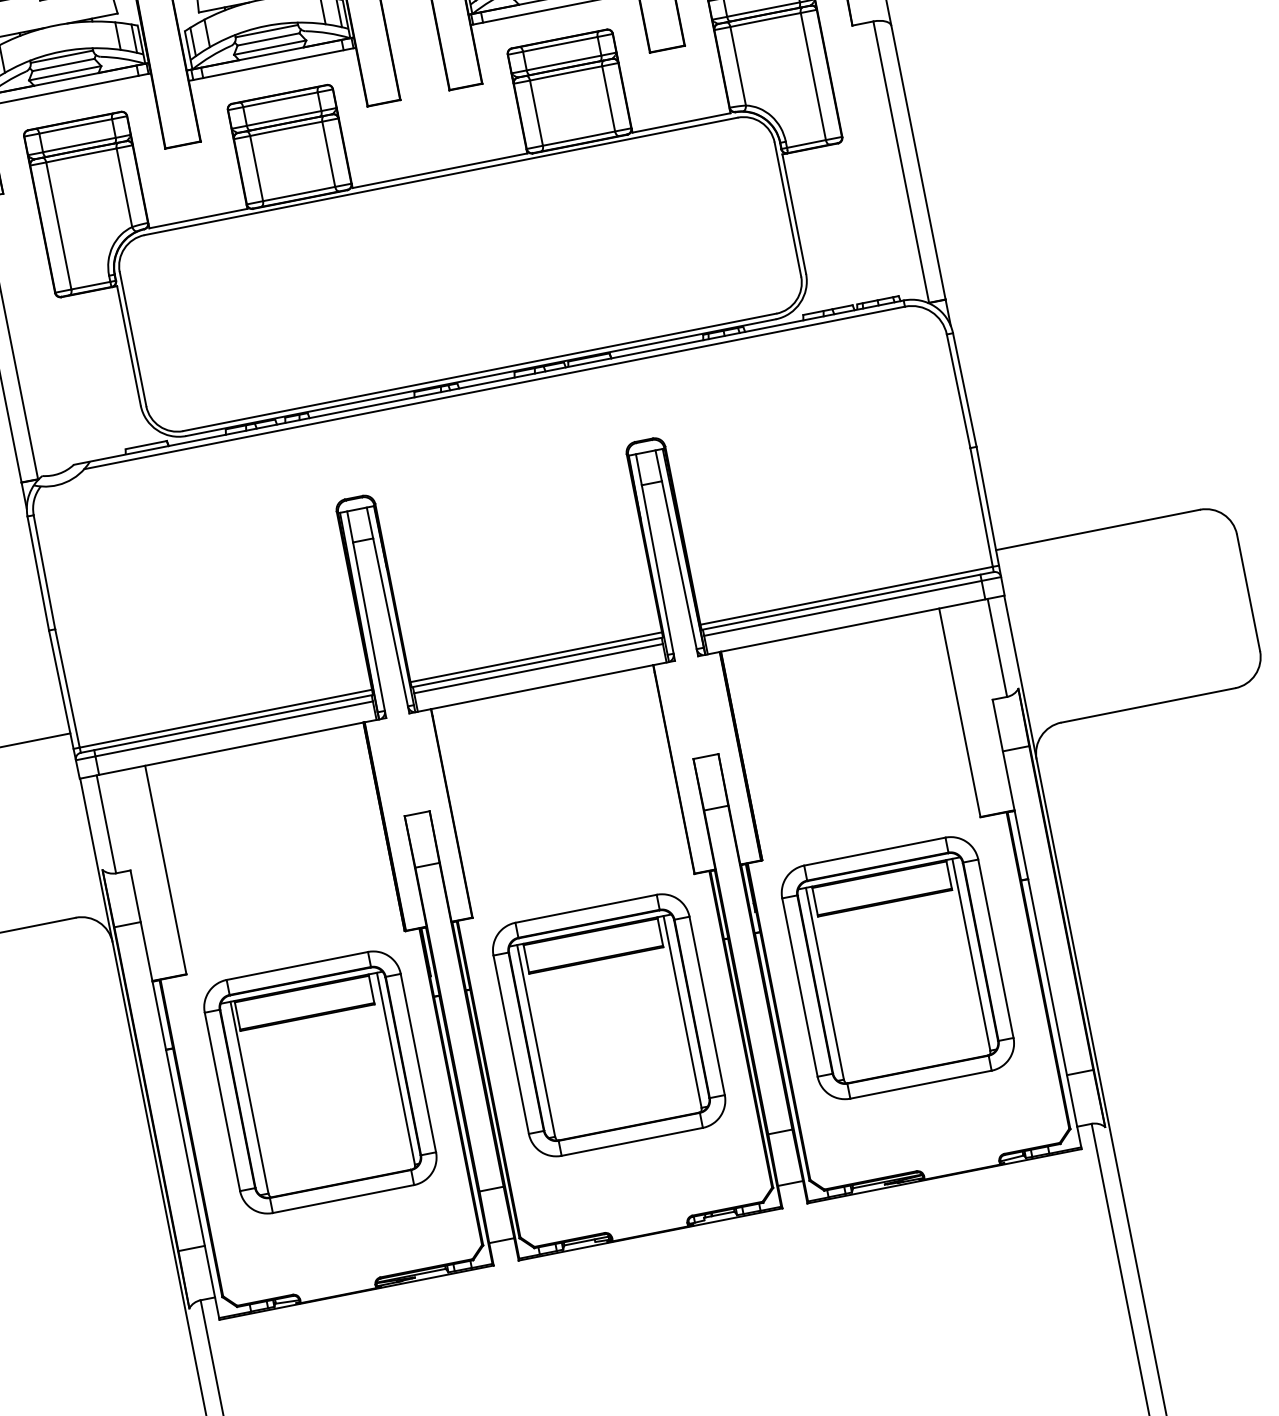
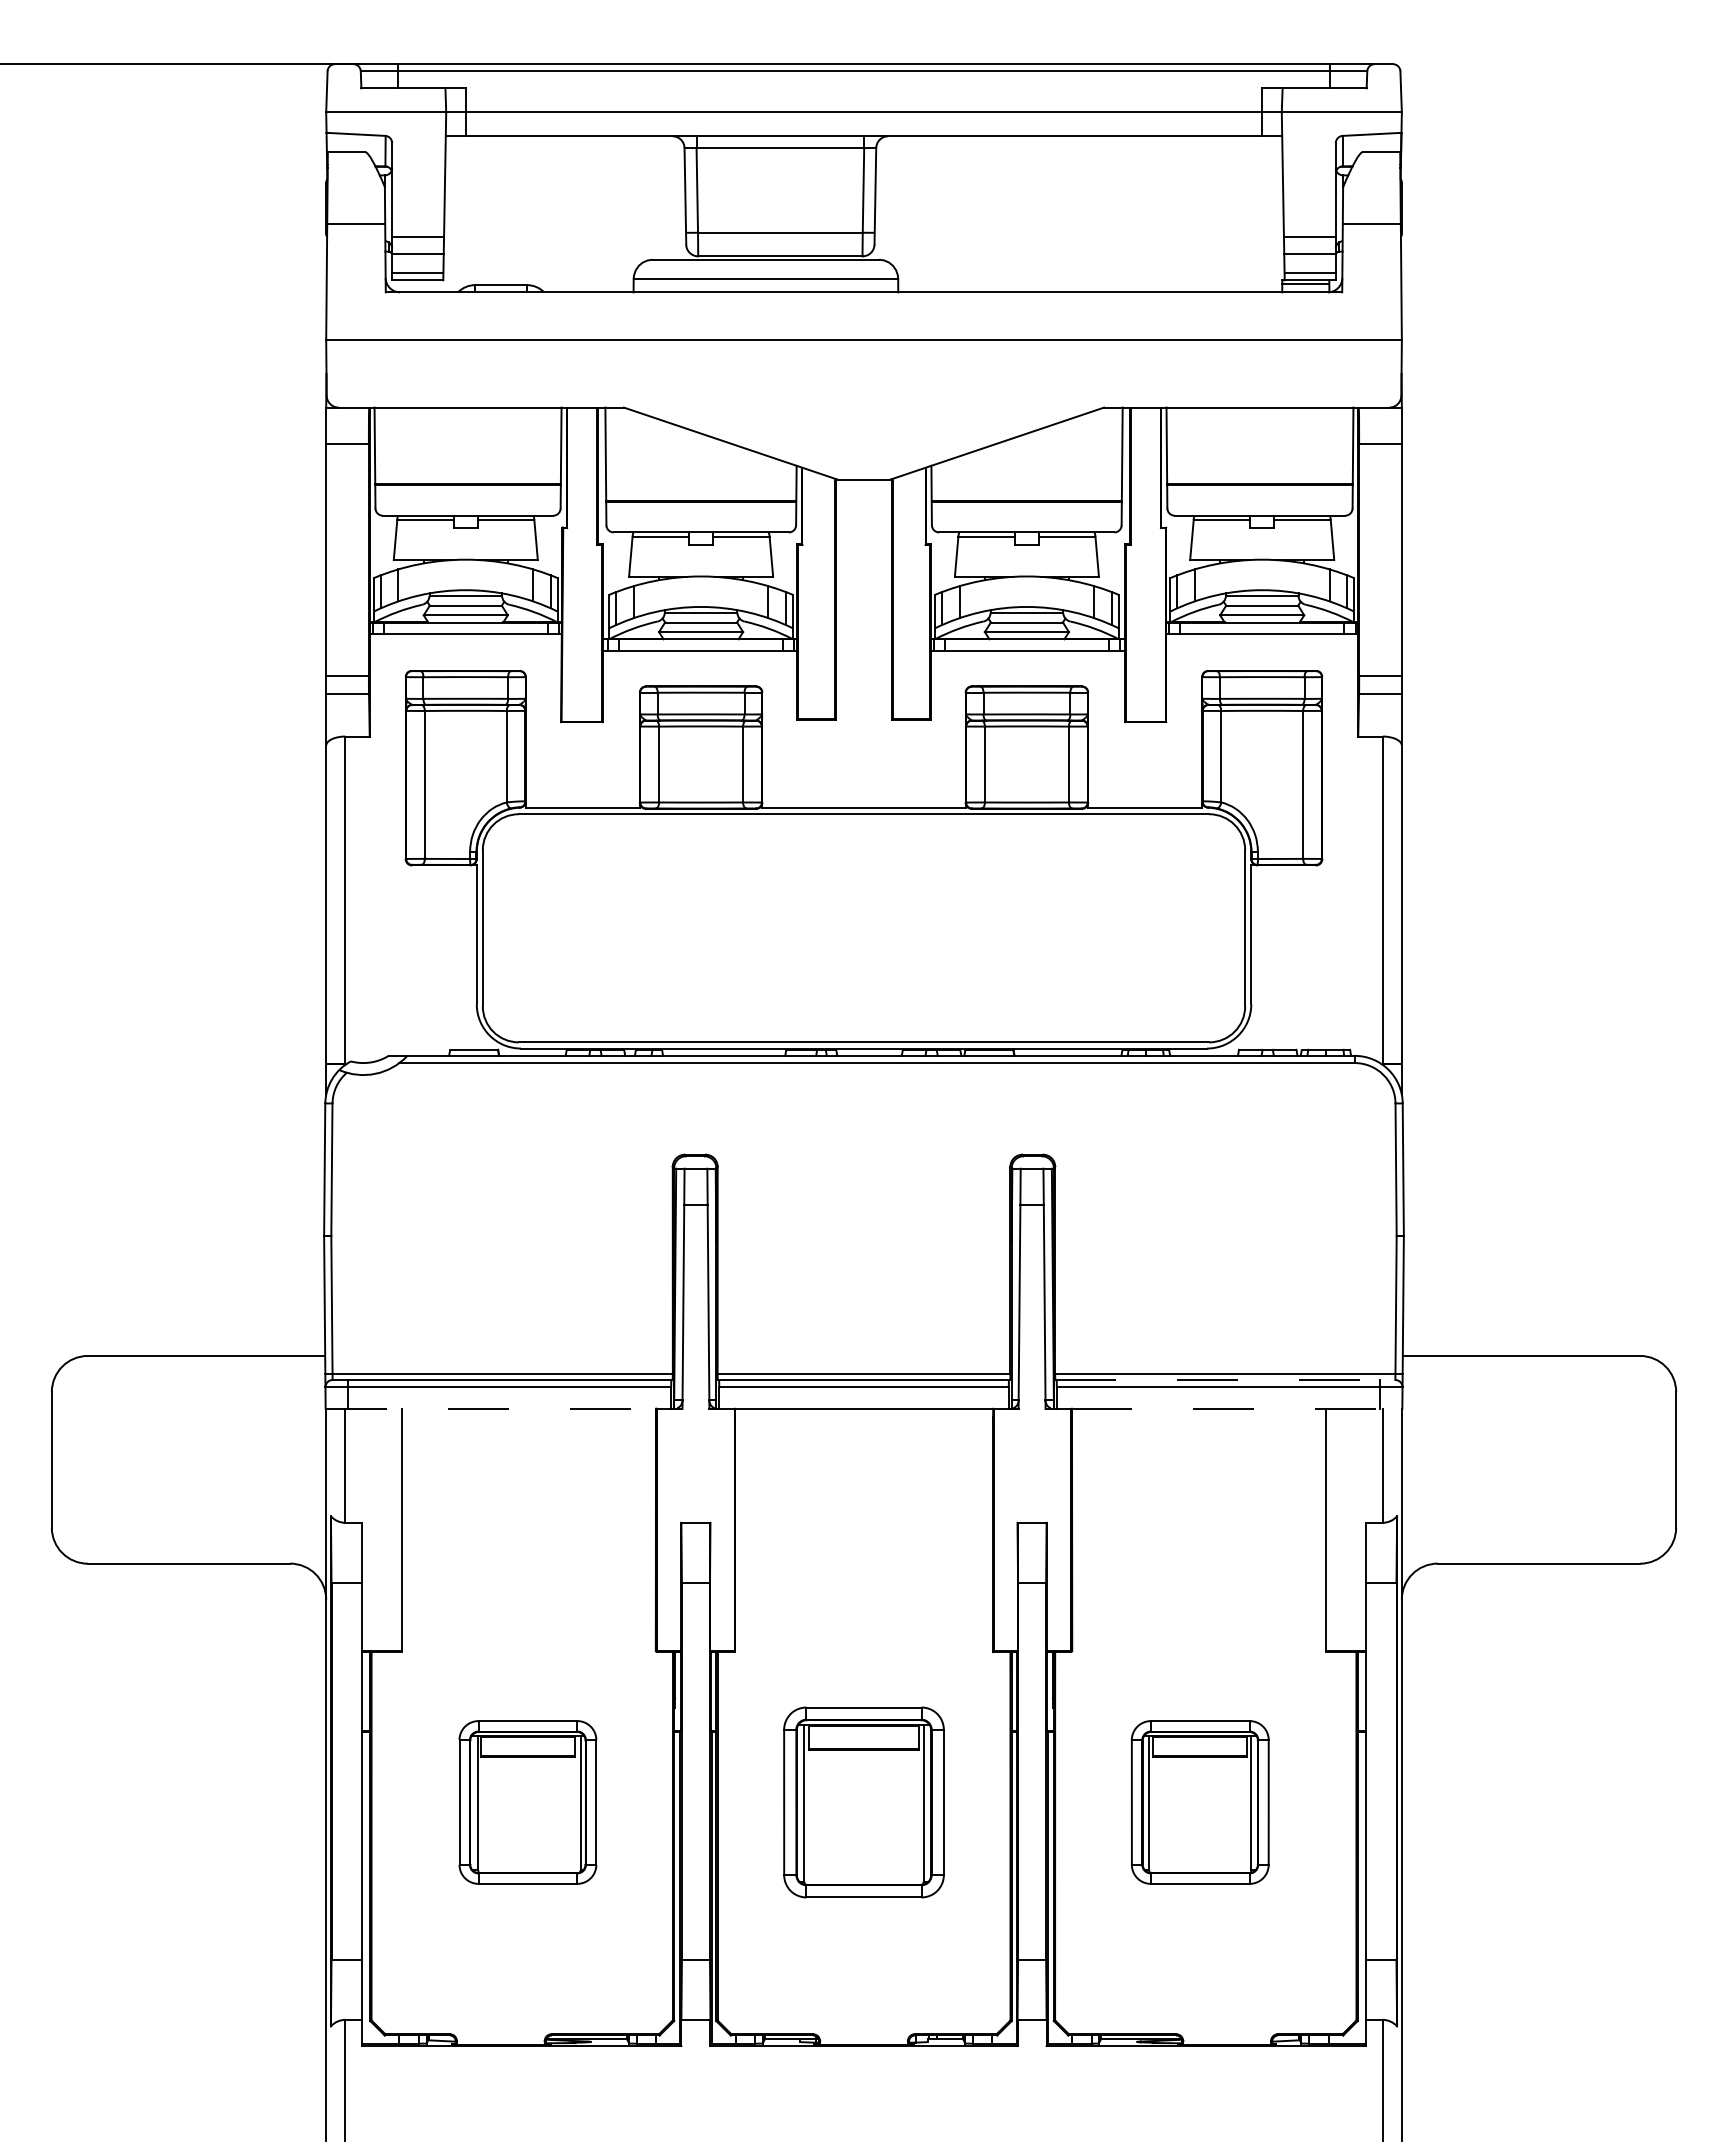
line: (847, 601) -> (1225, 1380), solid -> dashed
line: (862, 623) -> (1236, 1408), solid -> dashed
line: (223, 750) -> (492, 1408), solid -> dashed
part: (898, 968) -> (1200, 1802), size x0.6
part: (608, 1025) -> (863, 1802), size x0.7
part: (320, 1082) -> (527, 1802), size x0.6

